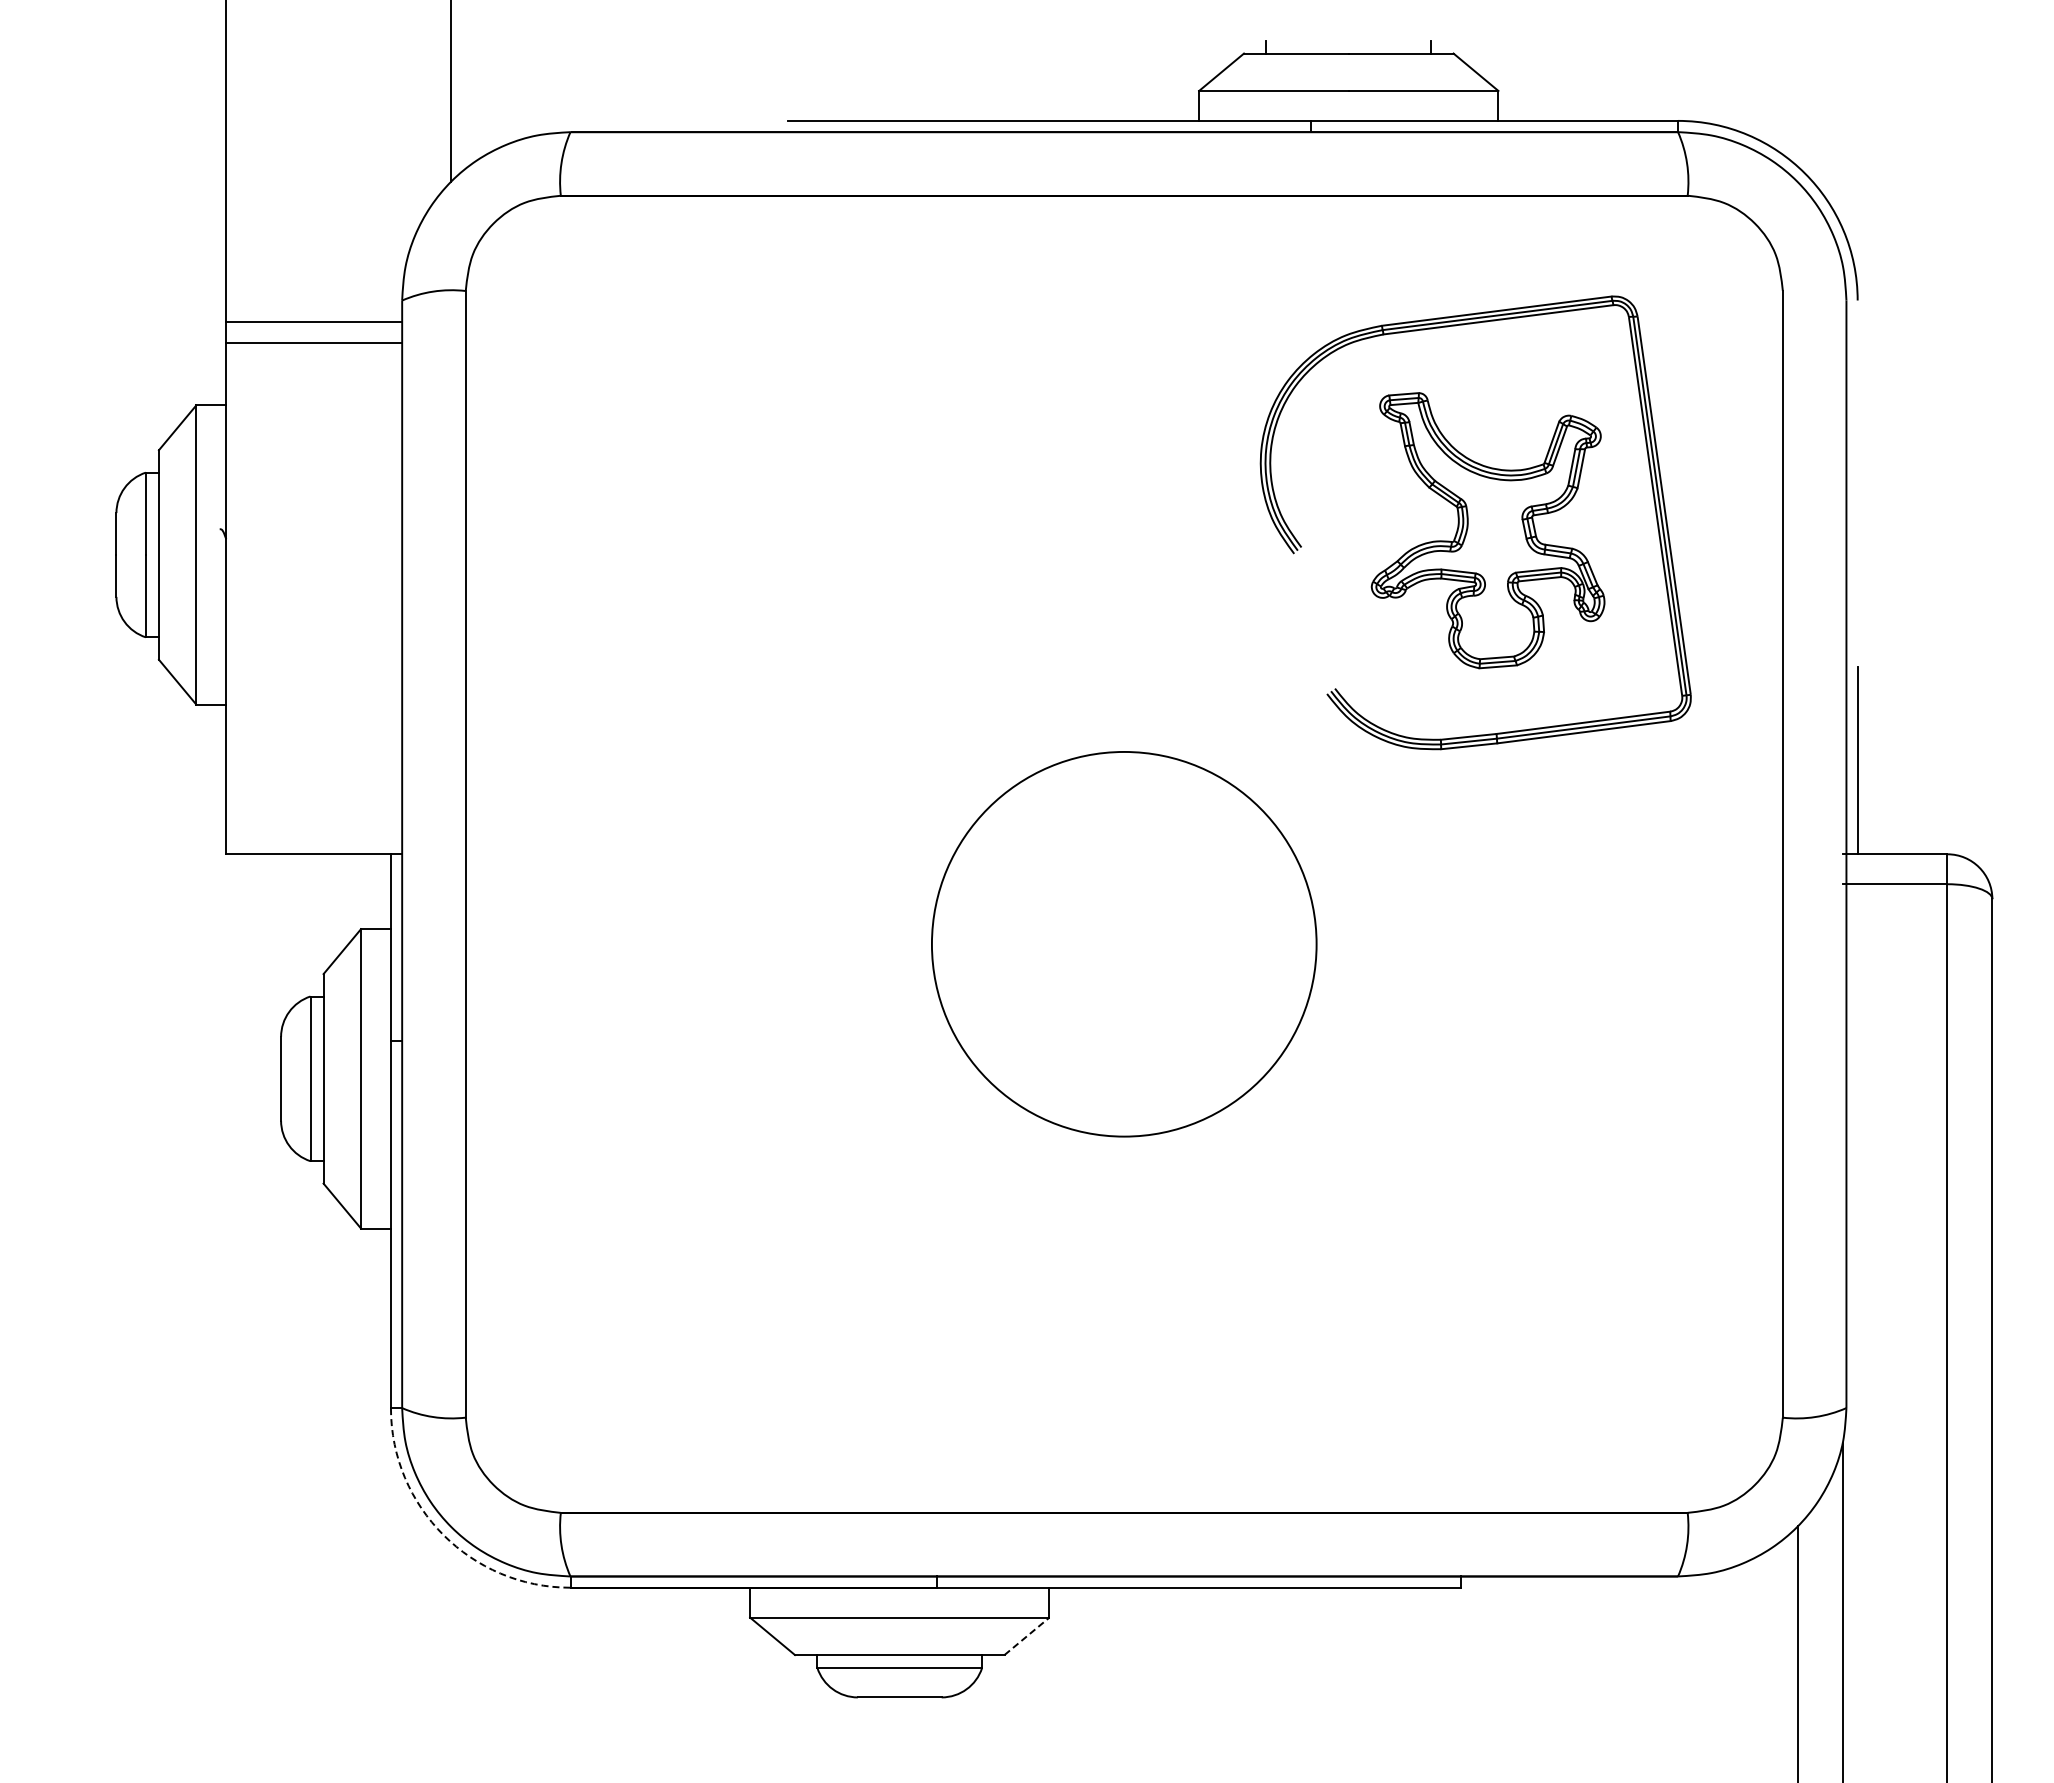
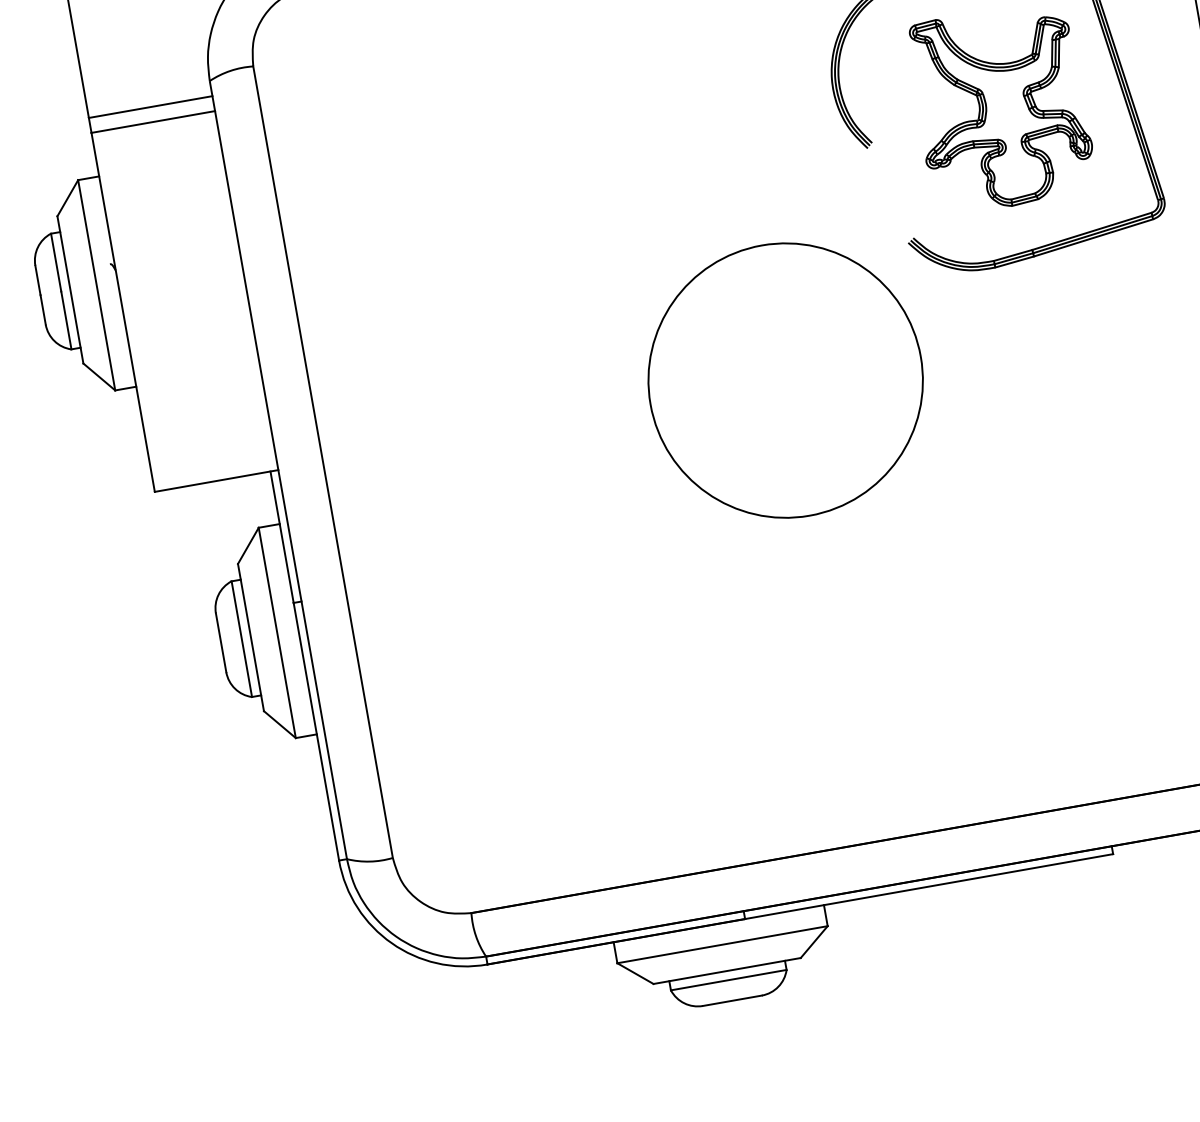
circle: (1124, 944) -> (785, 380), moved
arc: (443, 1535) -> (391, 943), dashed -> solid
line: (1027, 1636) -> (814, 942), dashed -> solid

